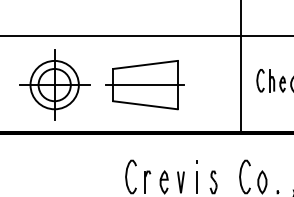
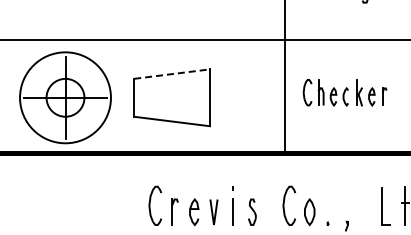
line: (145, 65) -> (172, 74), solid -> dashed
circle: (54, 84) -> (65, 97), size x1.6
line: (144, 84) -> (171, 97), removed

